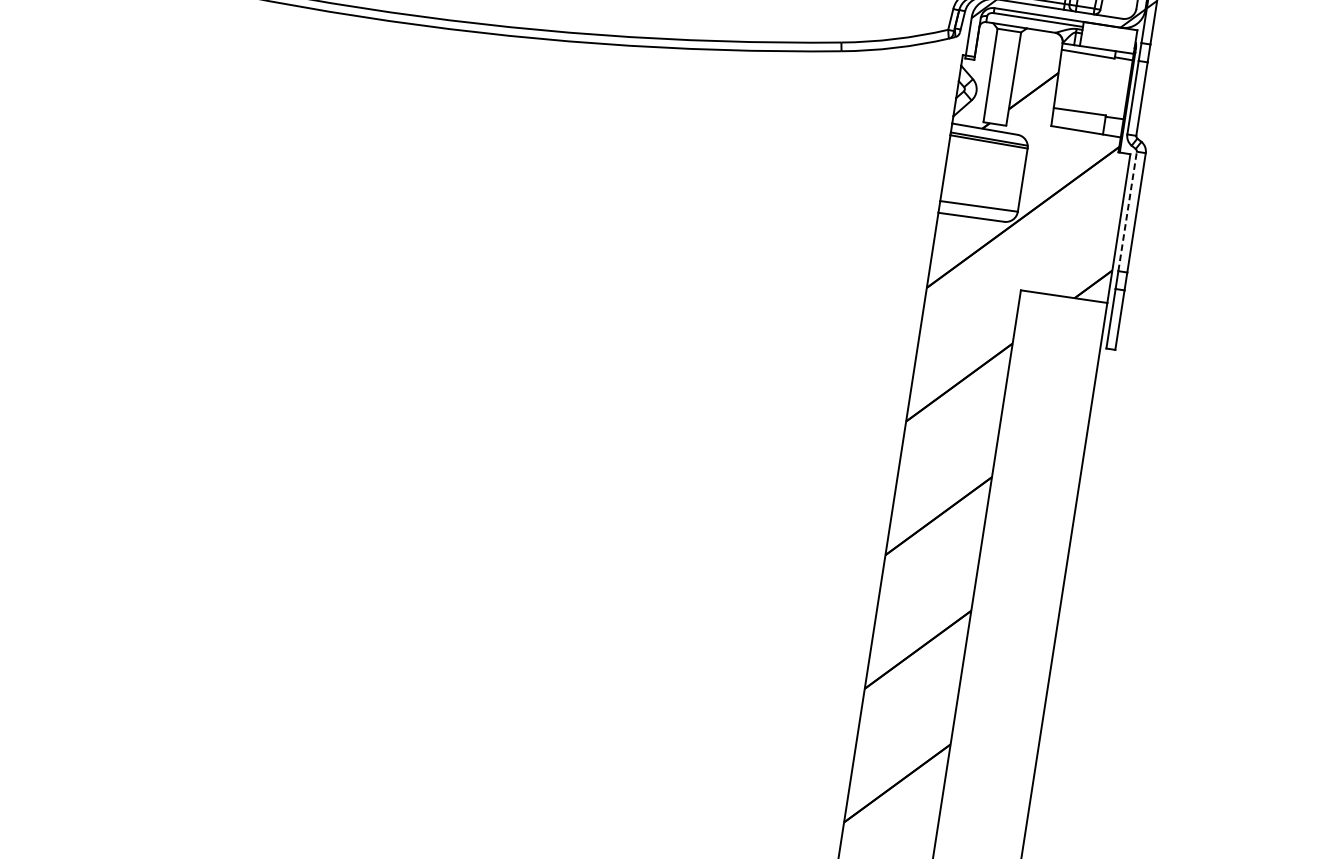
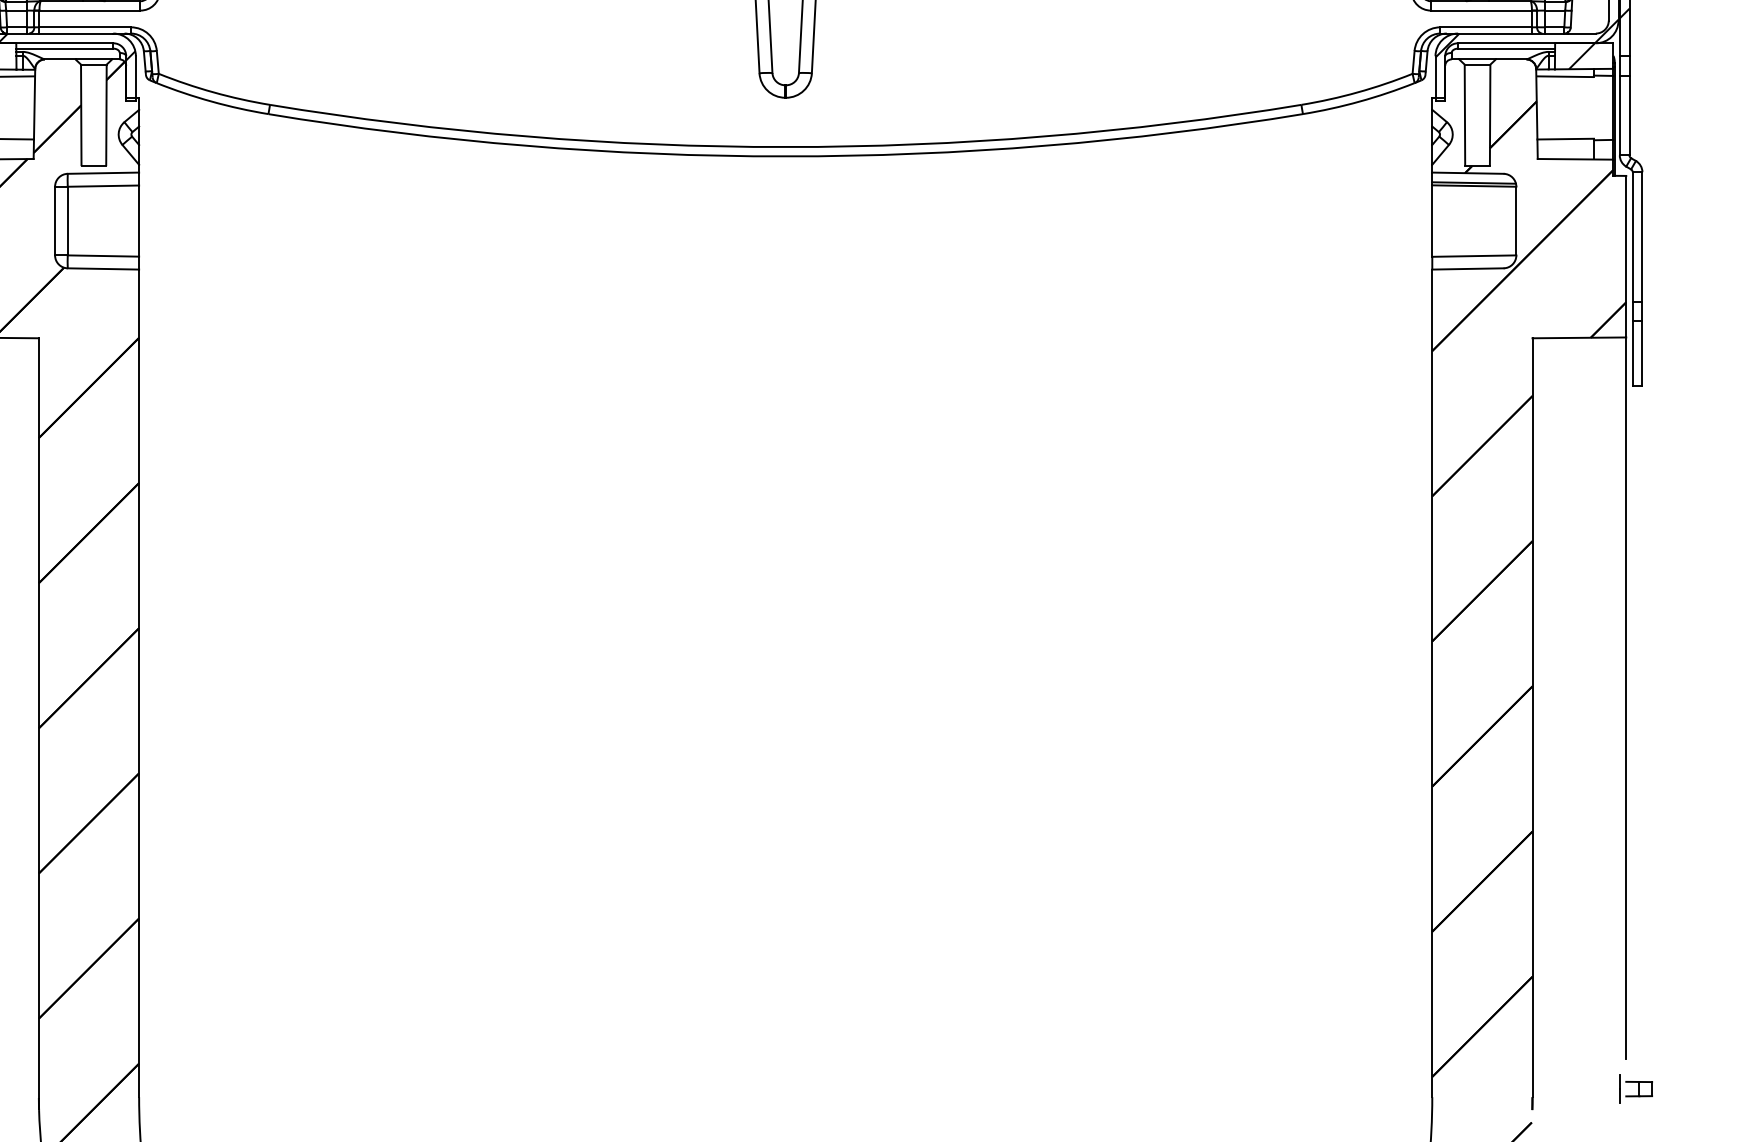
hatch: (1107, 38) -> (1582, 56), added
line: (1127, 211) -> (1632, 237), dashed -> solid

